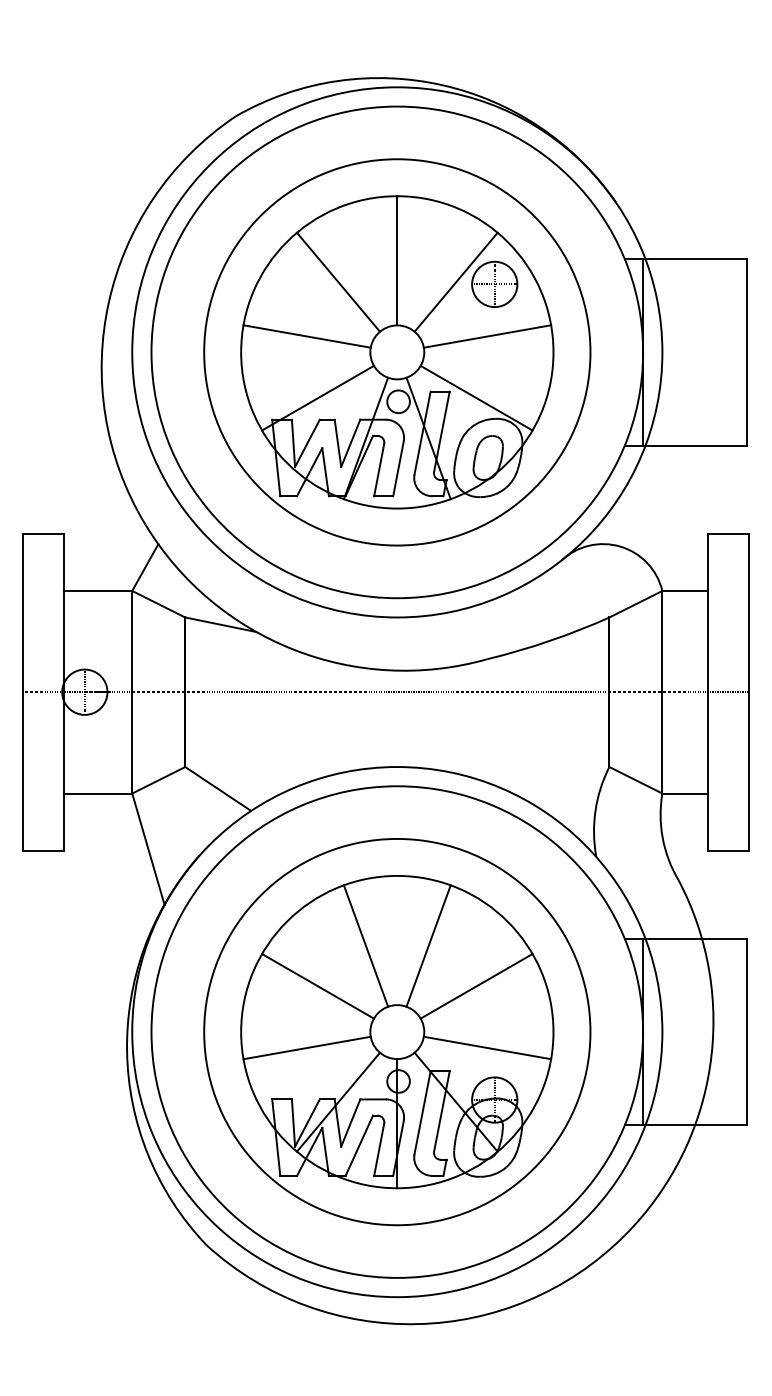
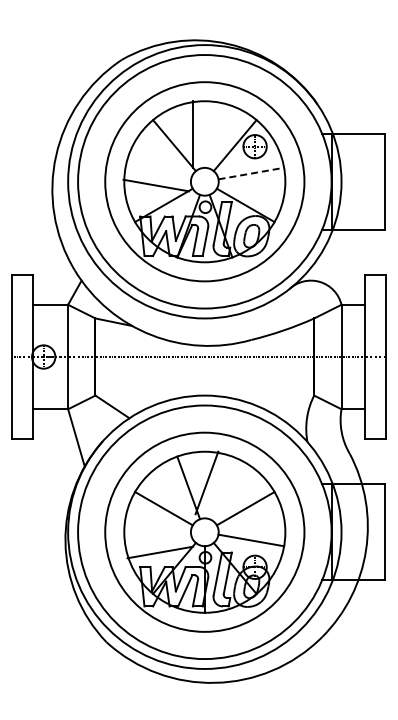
line: (396, 260) -> (192, 134), moved
line: (307, 336) -> (156, 185), moved
line: (487, 336) -> (251, 173), solid -> dashed
line: (427, 945) -> (206, 482), moved
line: (307, 1048) -> (160, 552), moved

